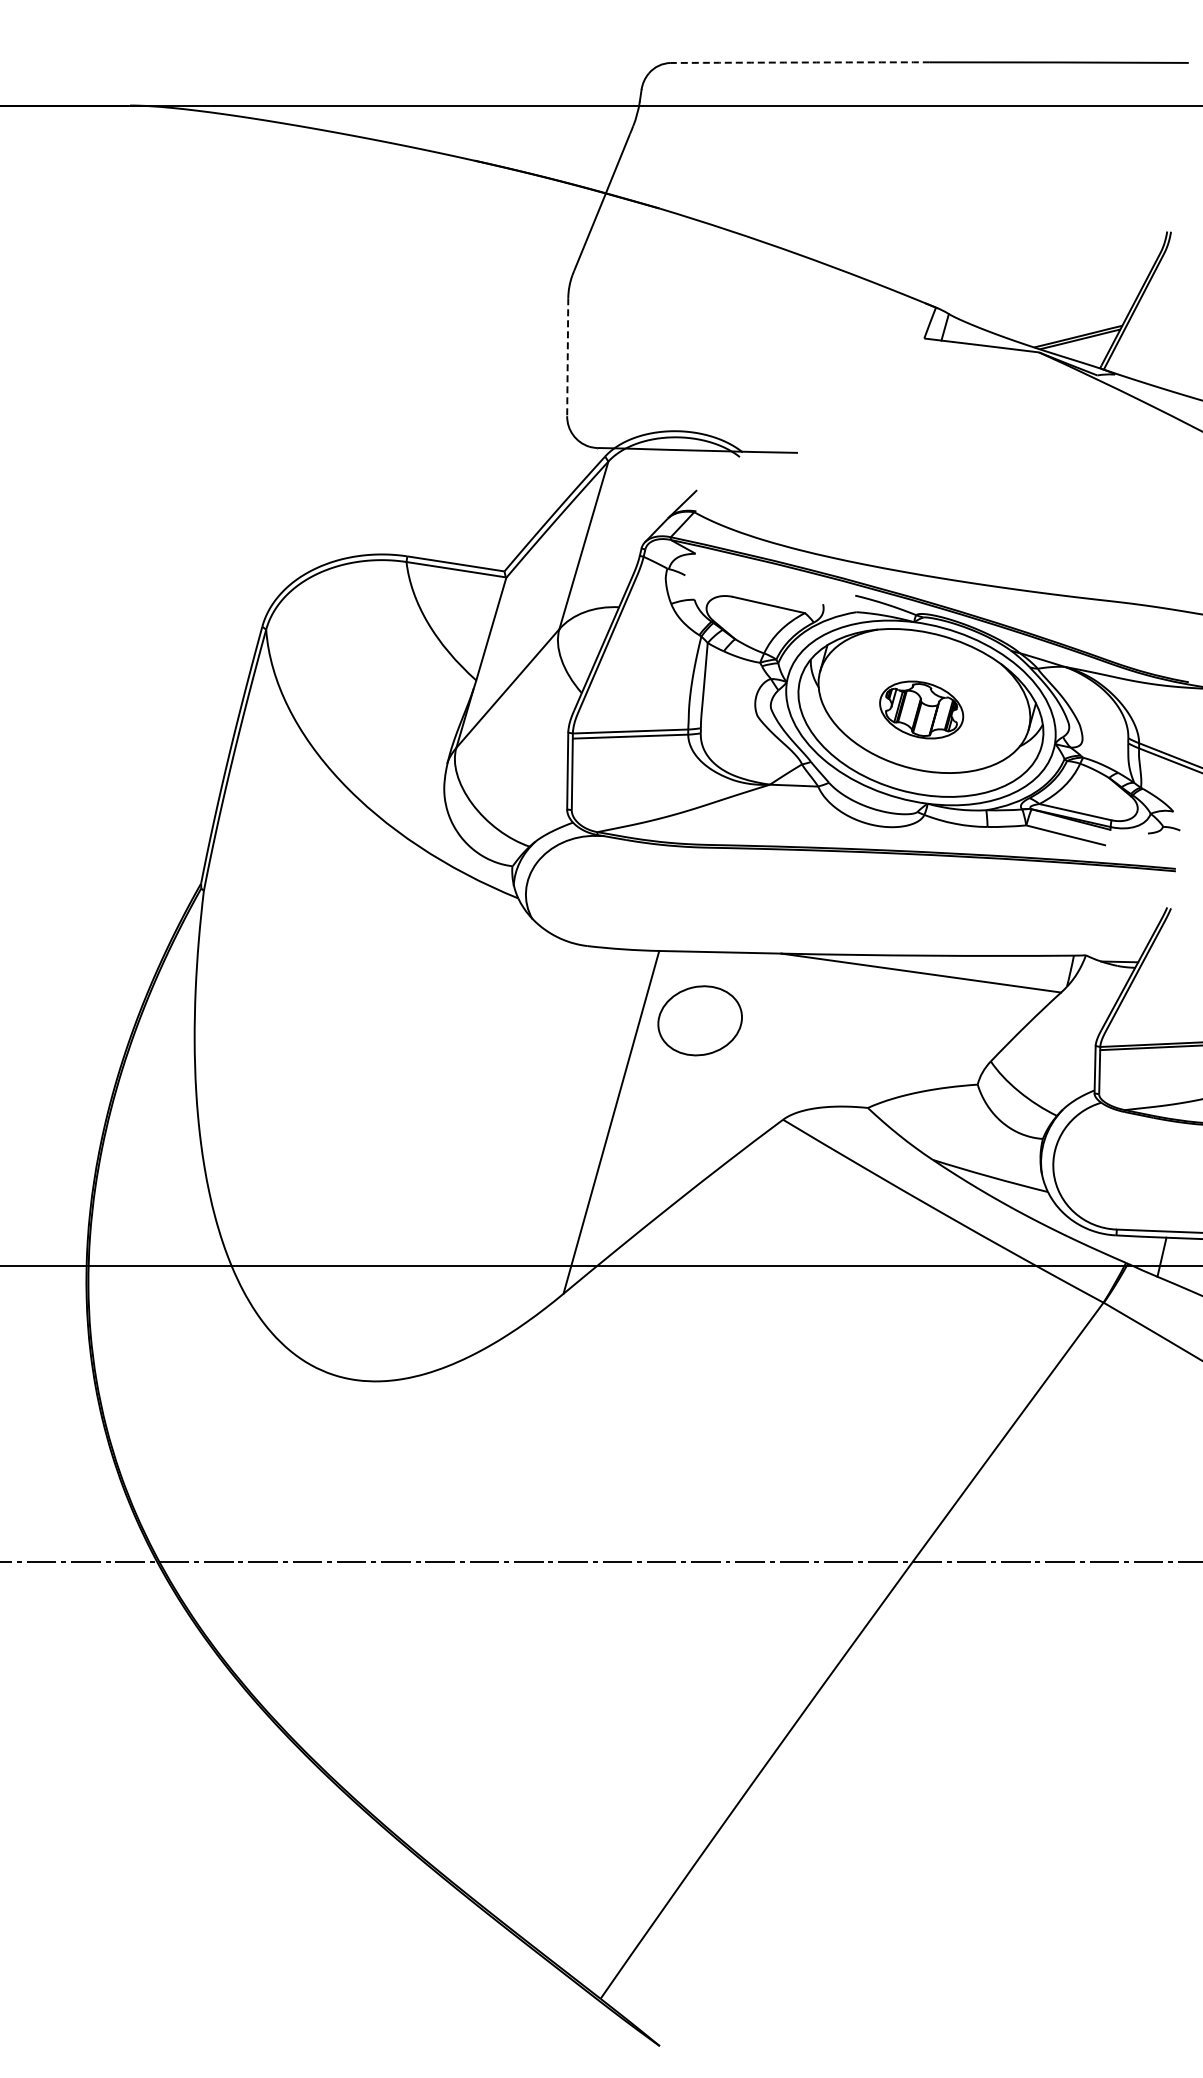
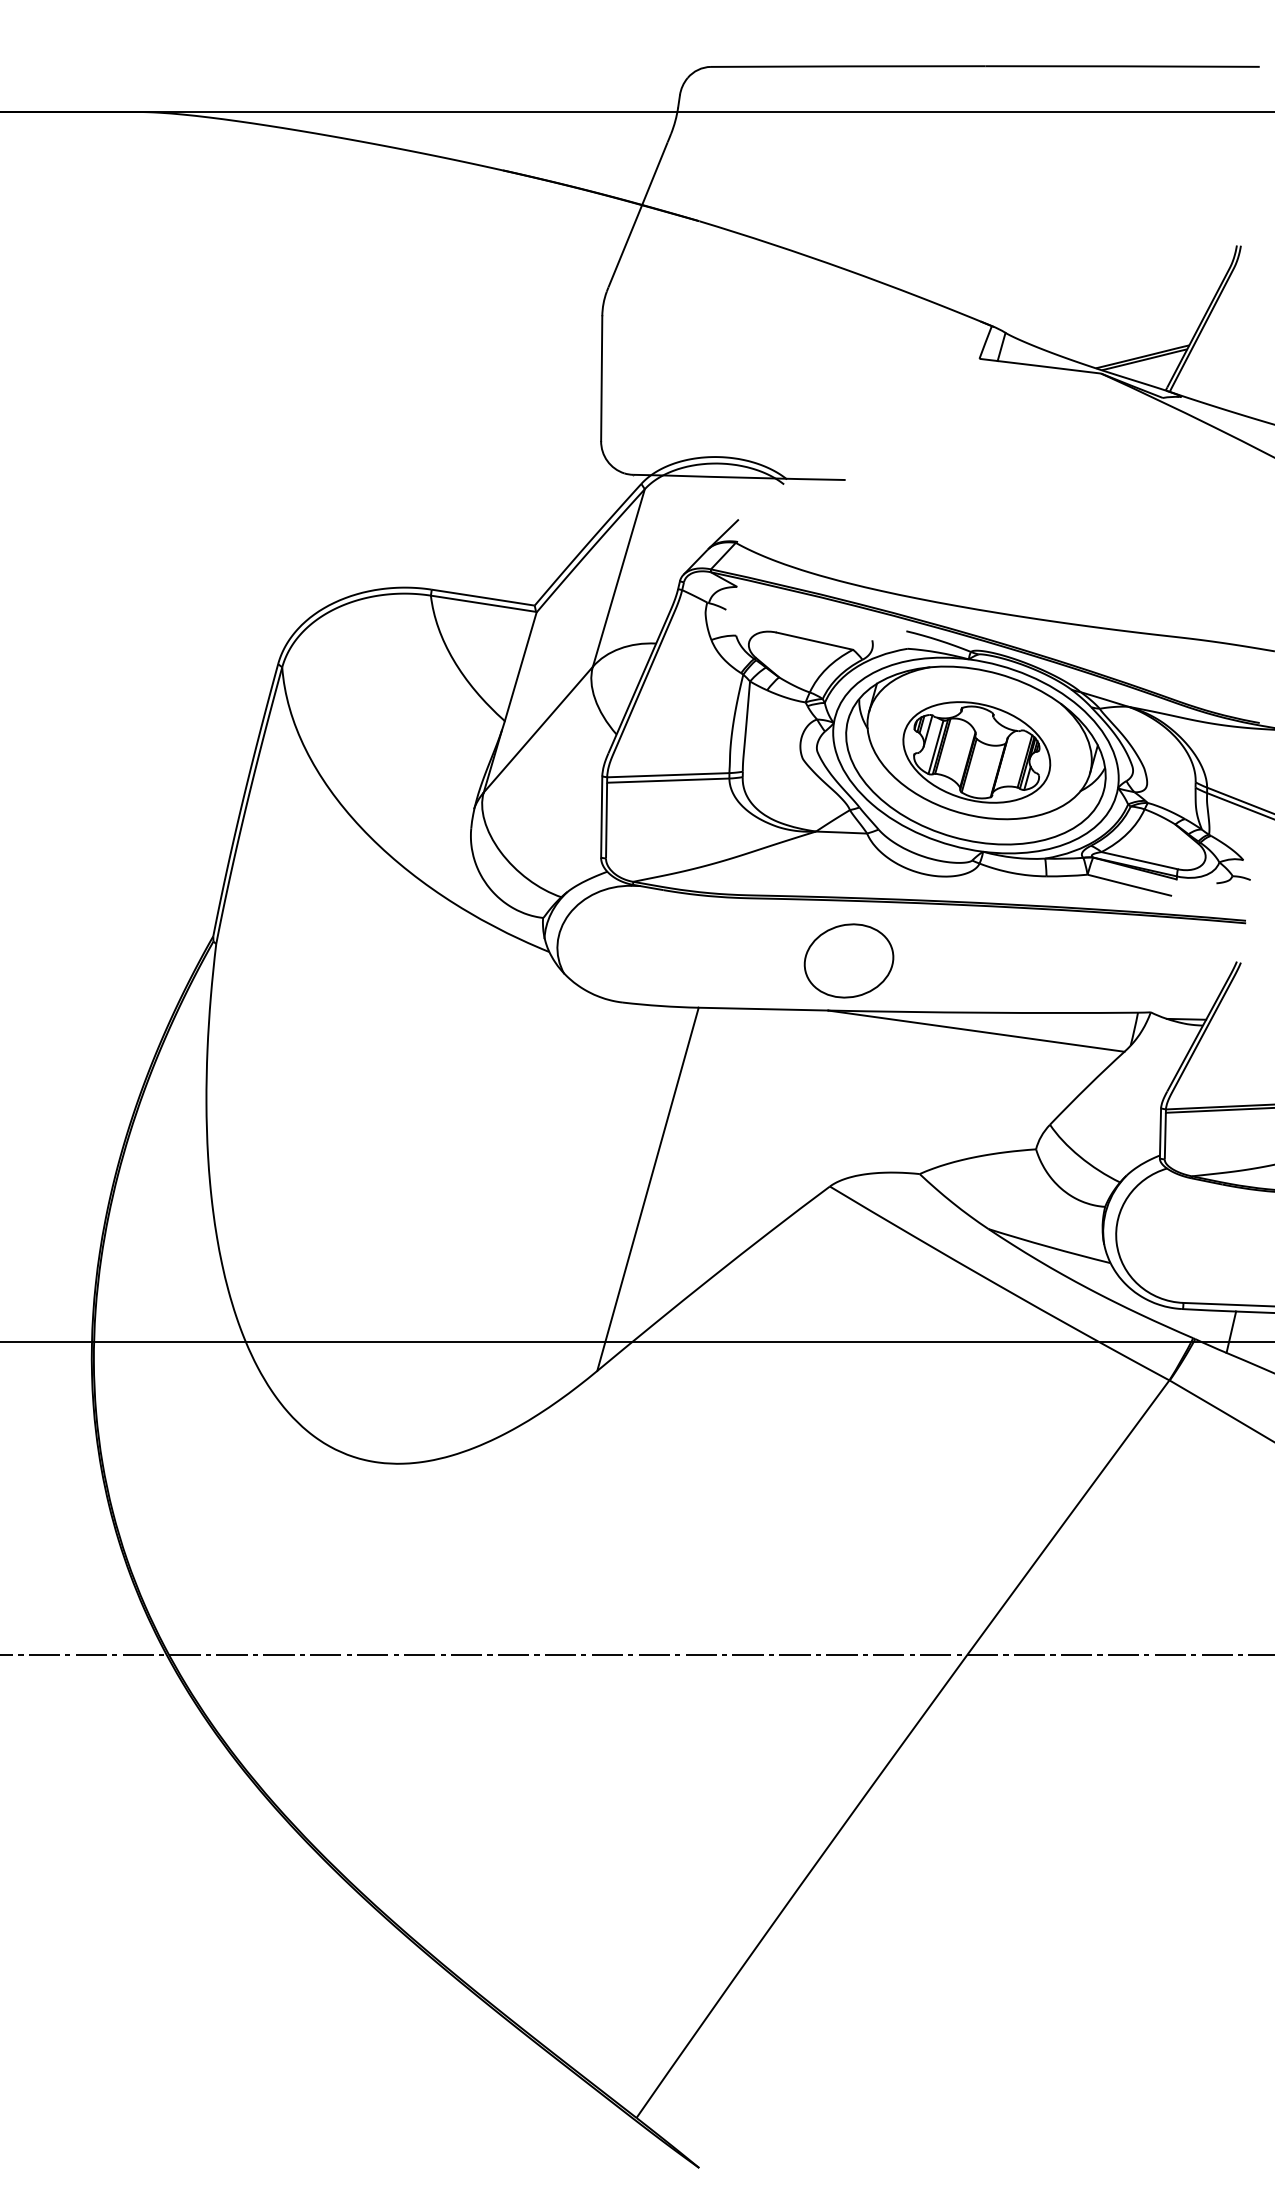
arc: (800, 62) -> (848, 66), dashed -> solid
line: (567, 357) -> (601, 378), dashed -> solid
part: (921, 709) -> (976, 751), size x1.67
part: (699, 1020) -> (848, 960), moved

